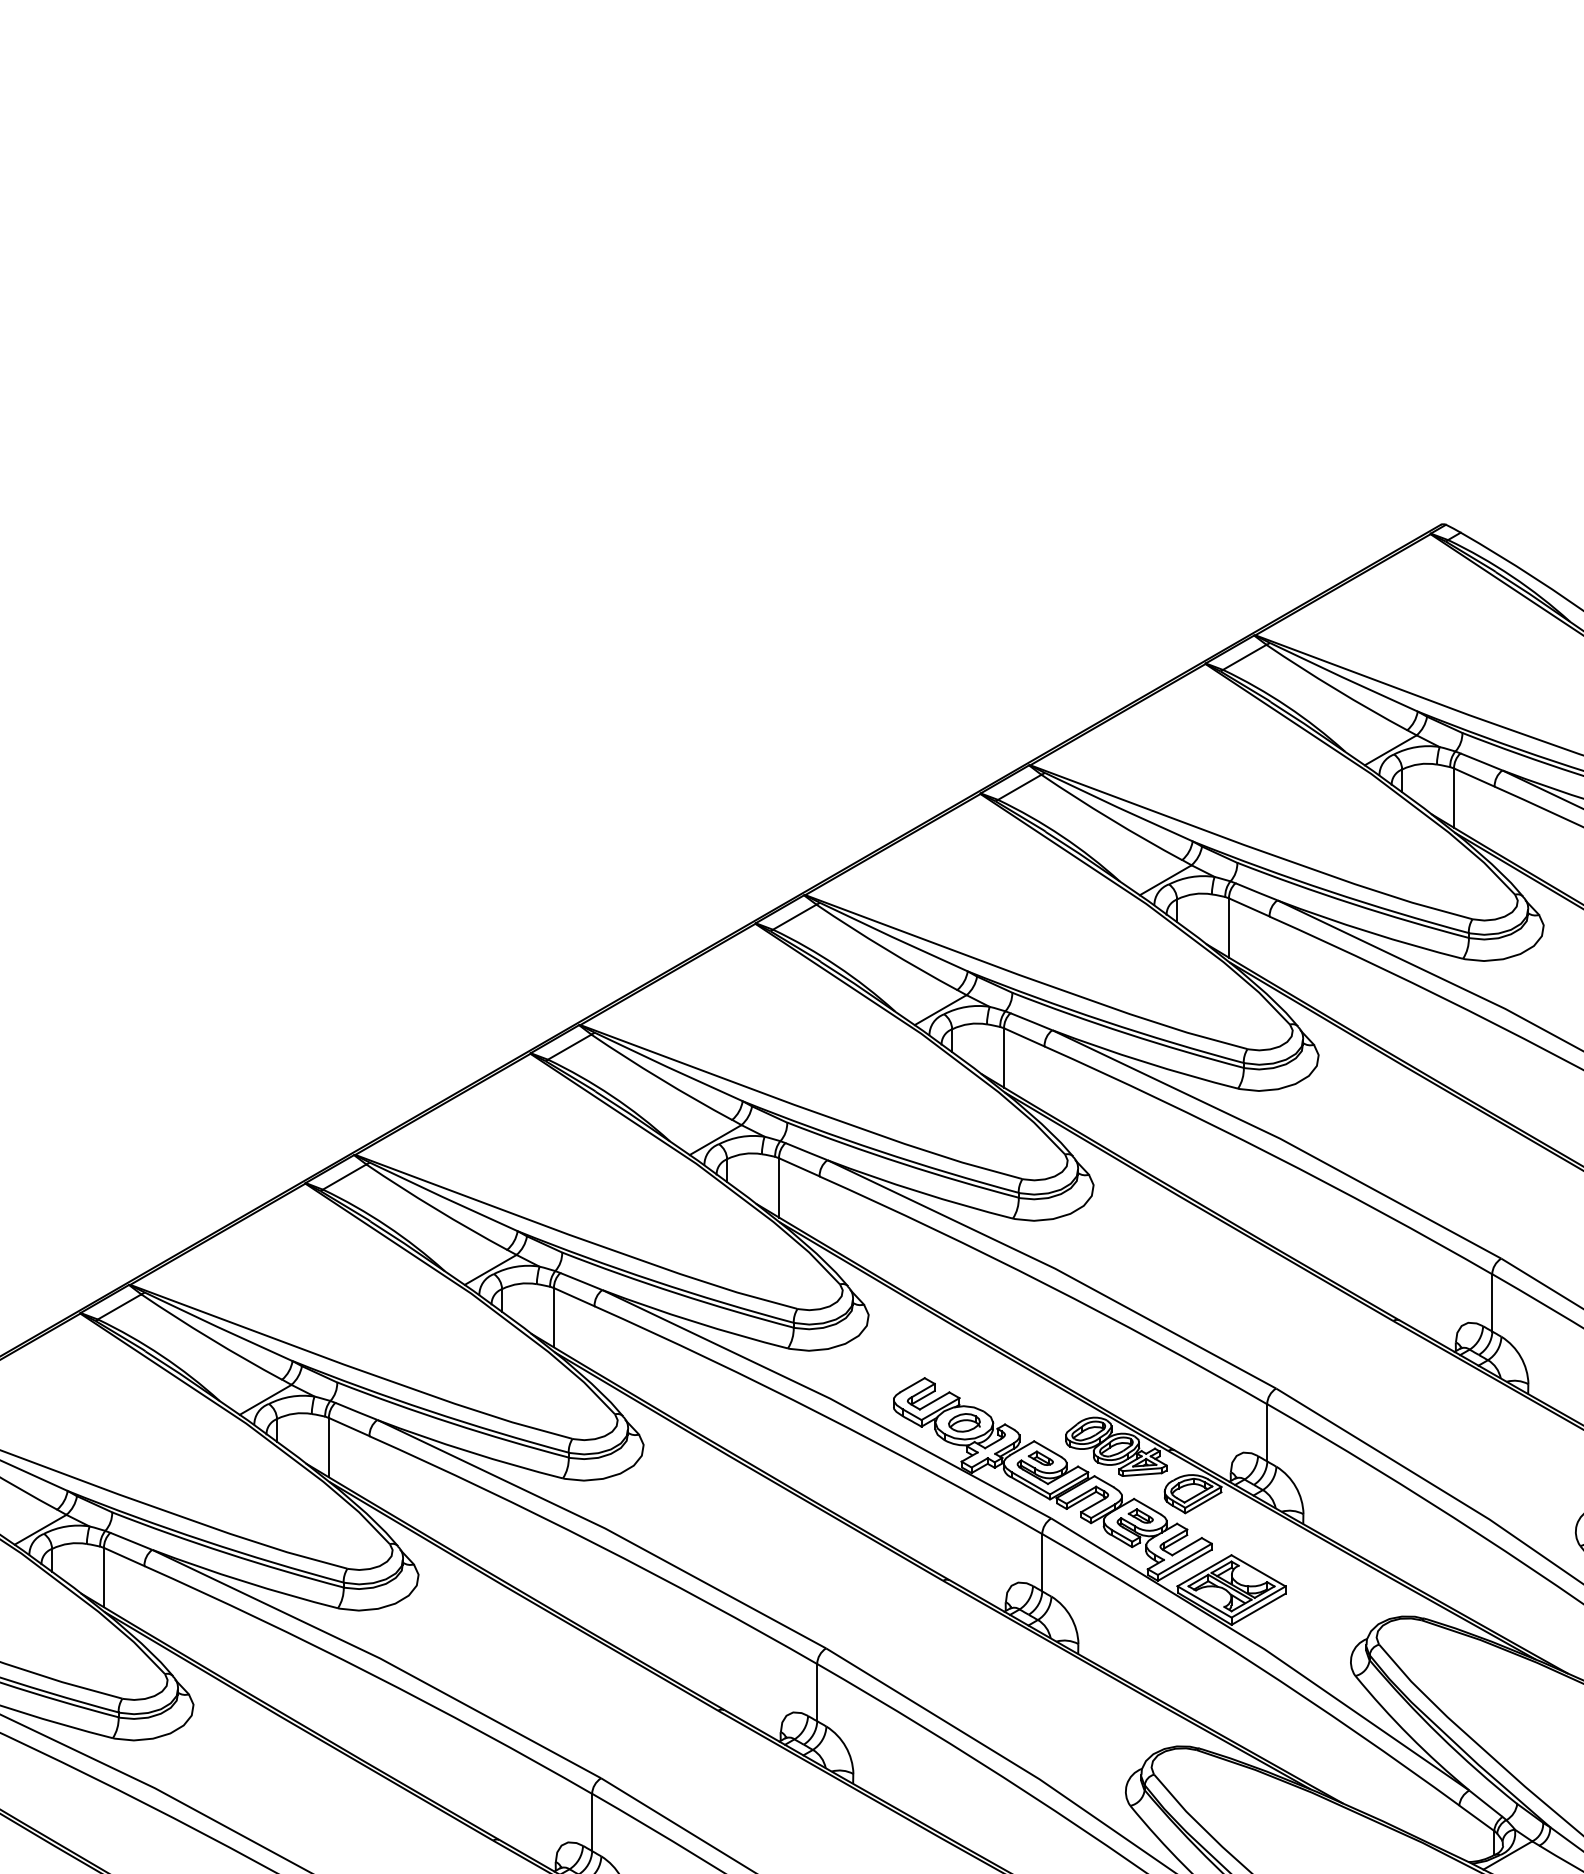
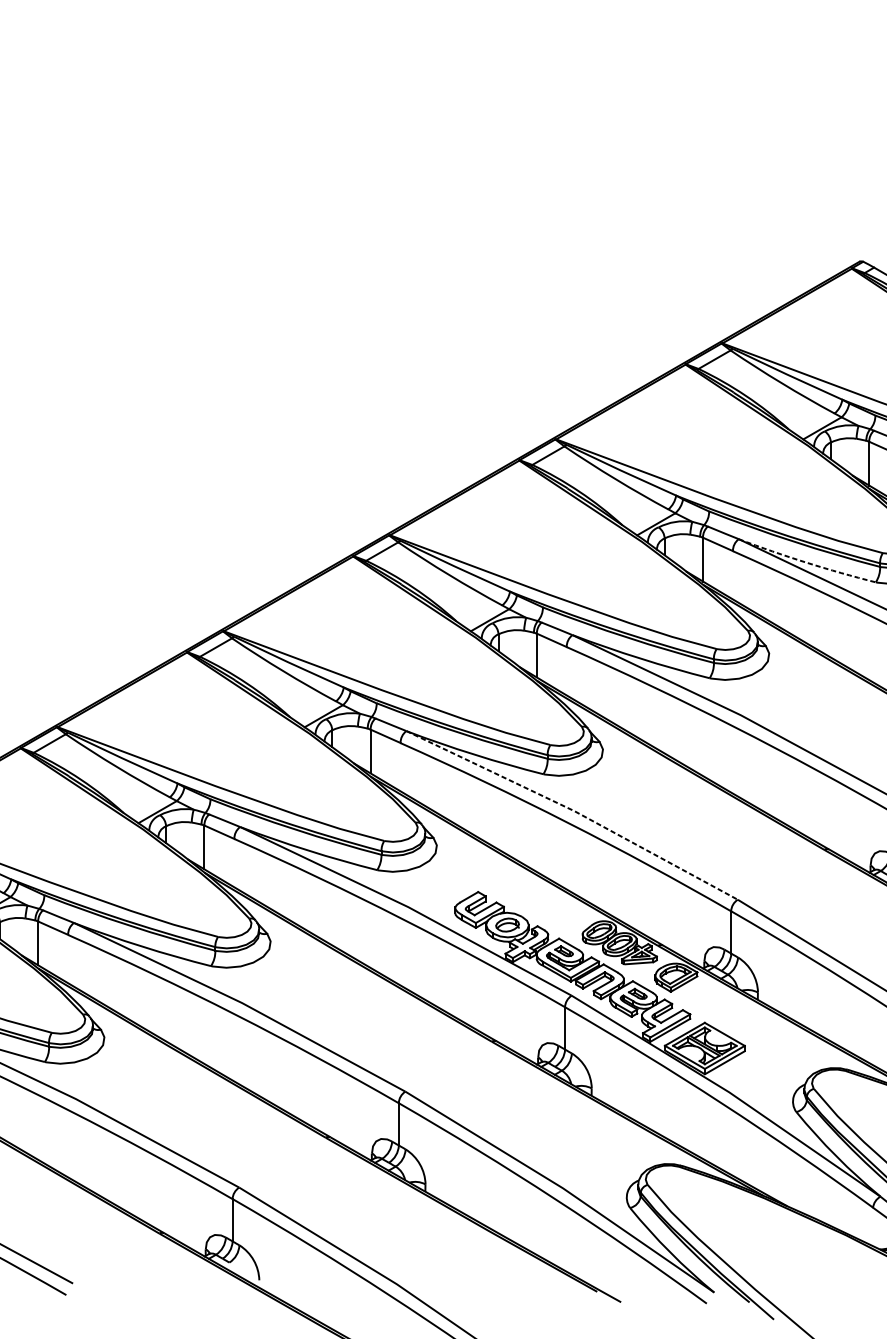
arc: (1369, 932) -> (806, 562), solid -> dashed
line: (1055, 1268) -> (574, 811), solid -> dashed

